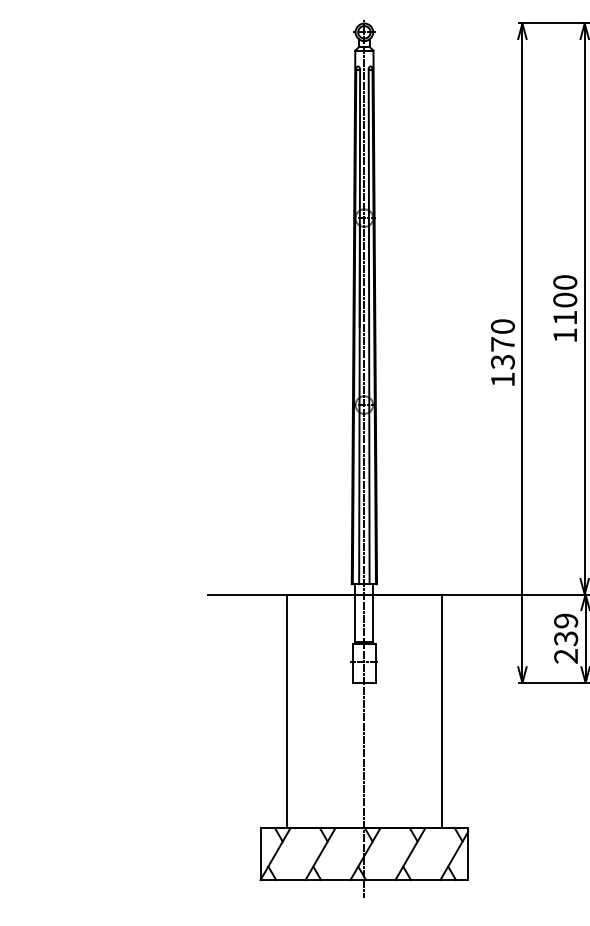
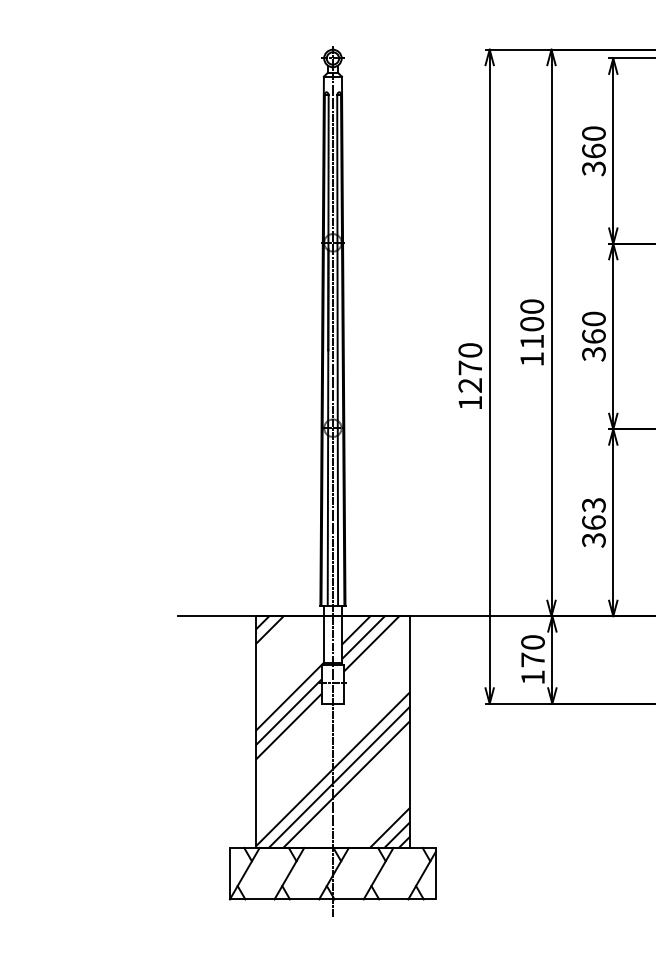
text: (503, 361) -> (470, 385), 1370 -> 1270
text: (565, 638) -> (532, 659), 239 -> 170
hatch: (363, 710) -> (332, 731), added

